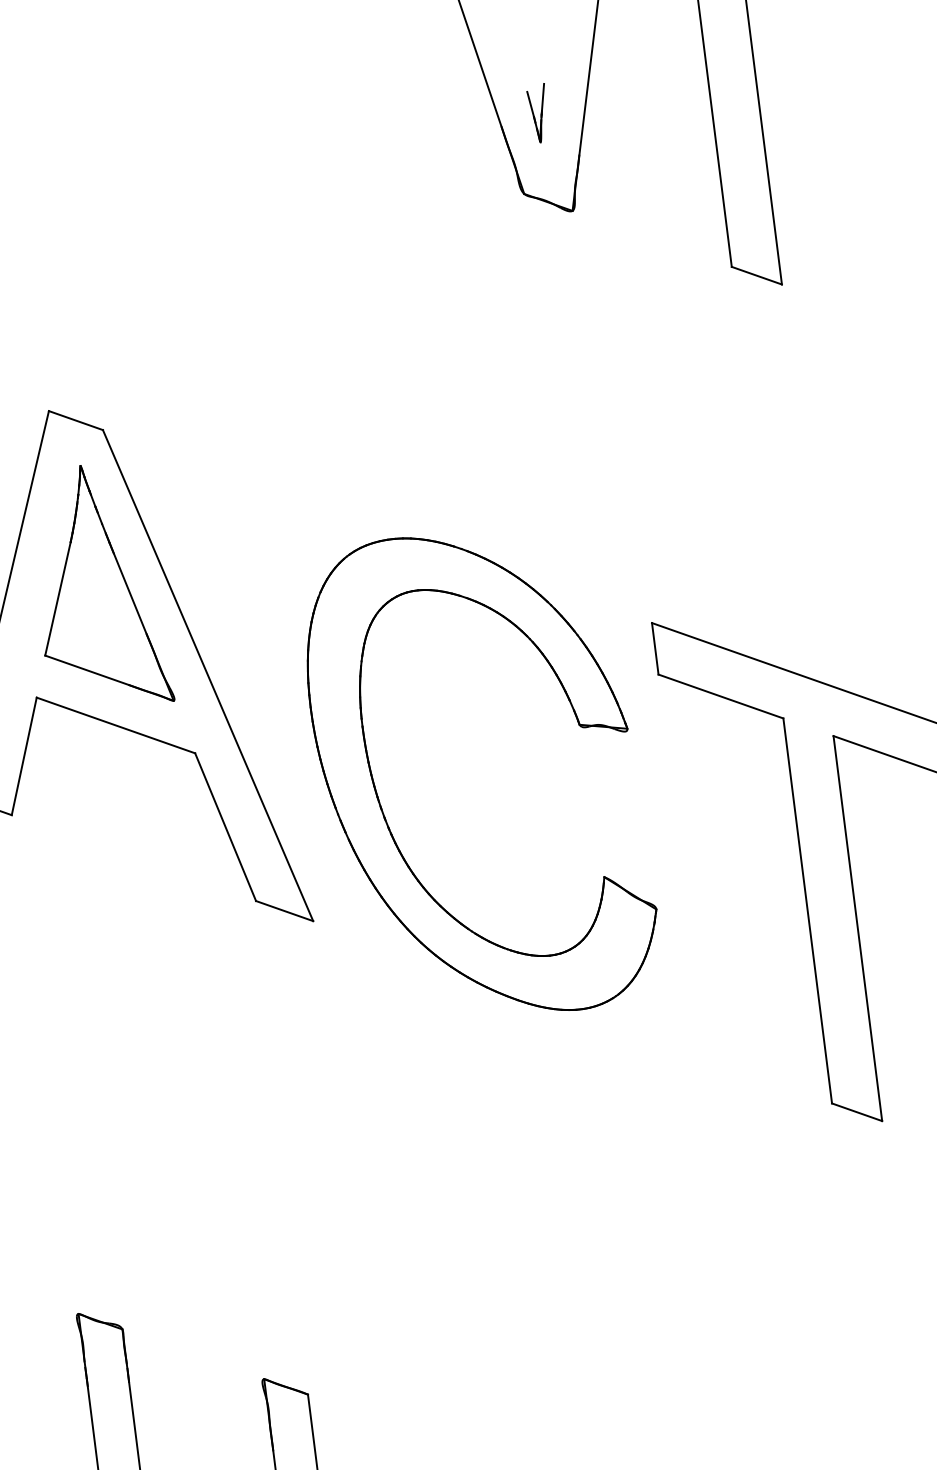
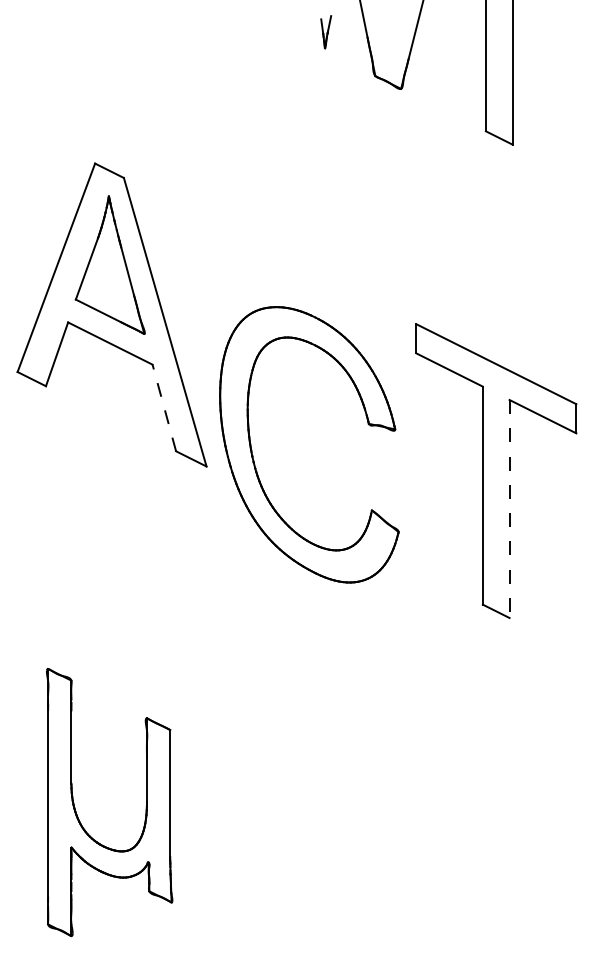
part: (539, 113) -> (326, 32), moved
part: (382, 806) -> (253, 455), moved
line: (225, 826) -> (164, 407), solid -> dashed
line: (857, 929) -> (509, 509), solid -> dashed

